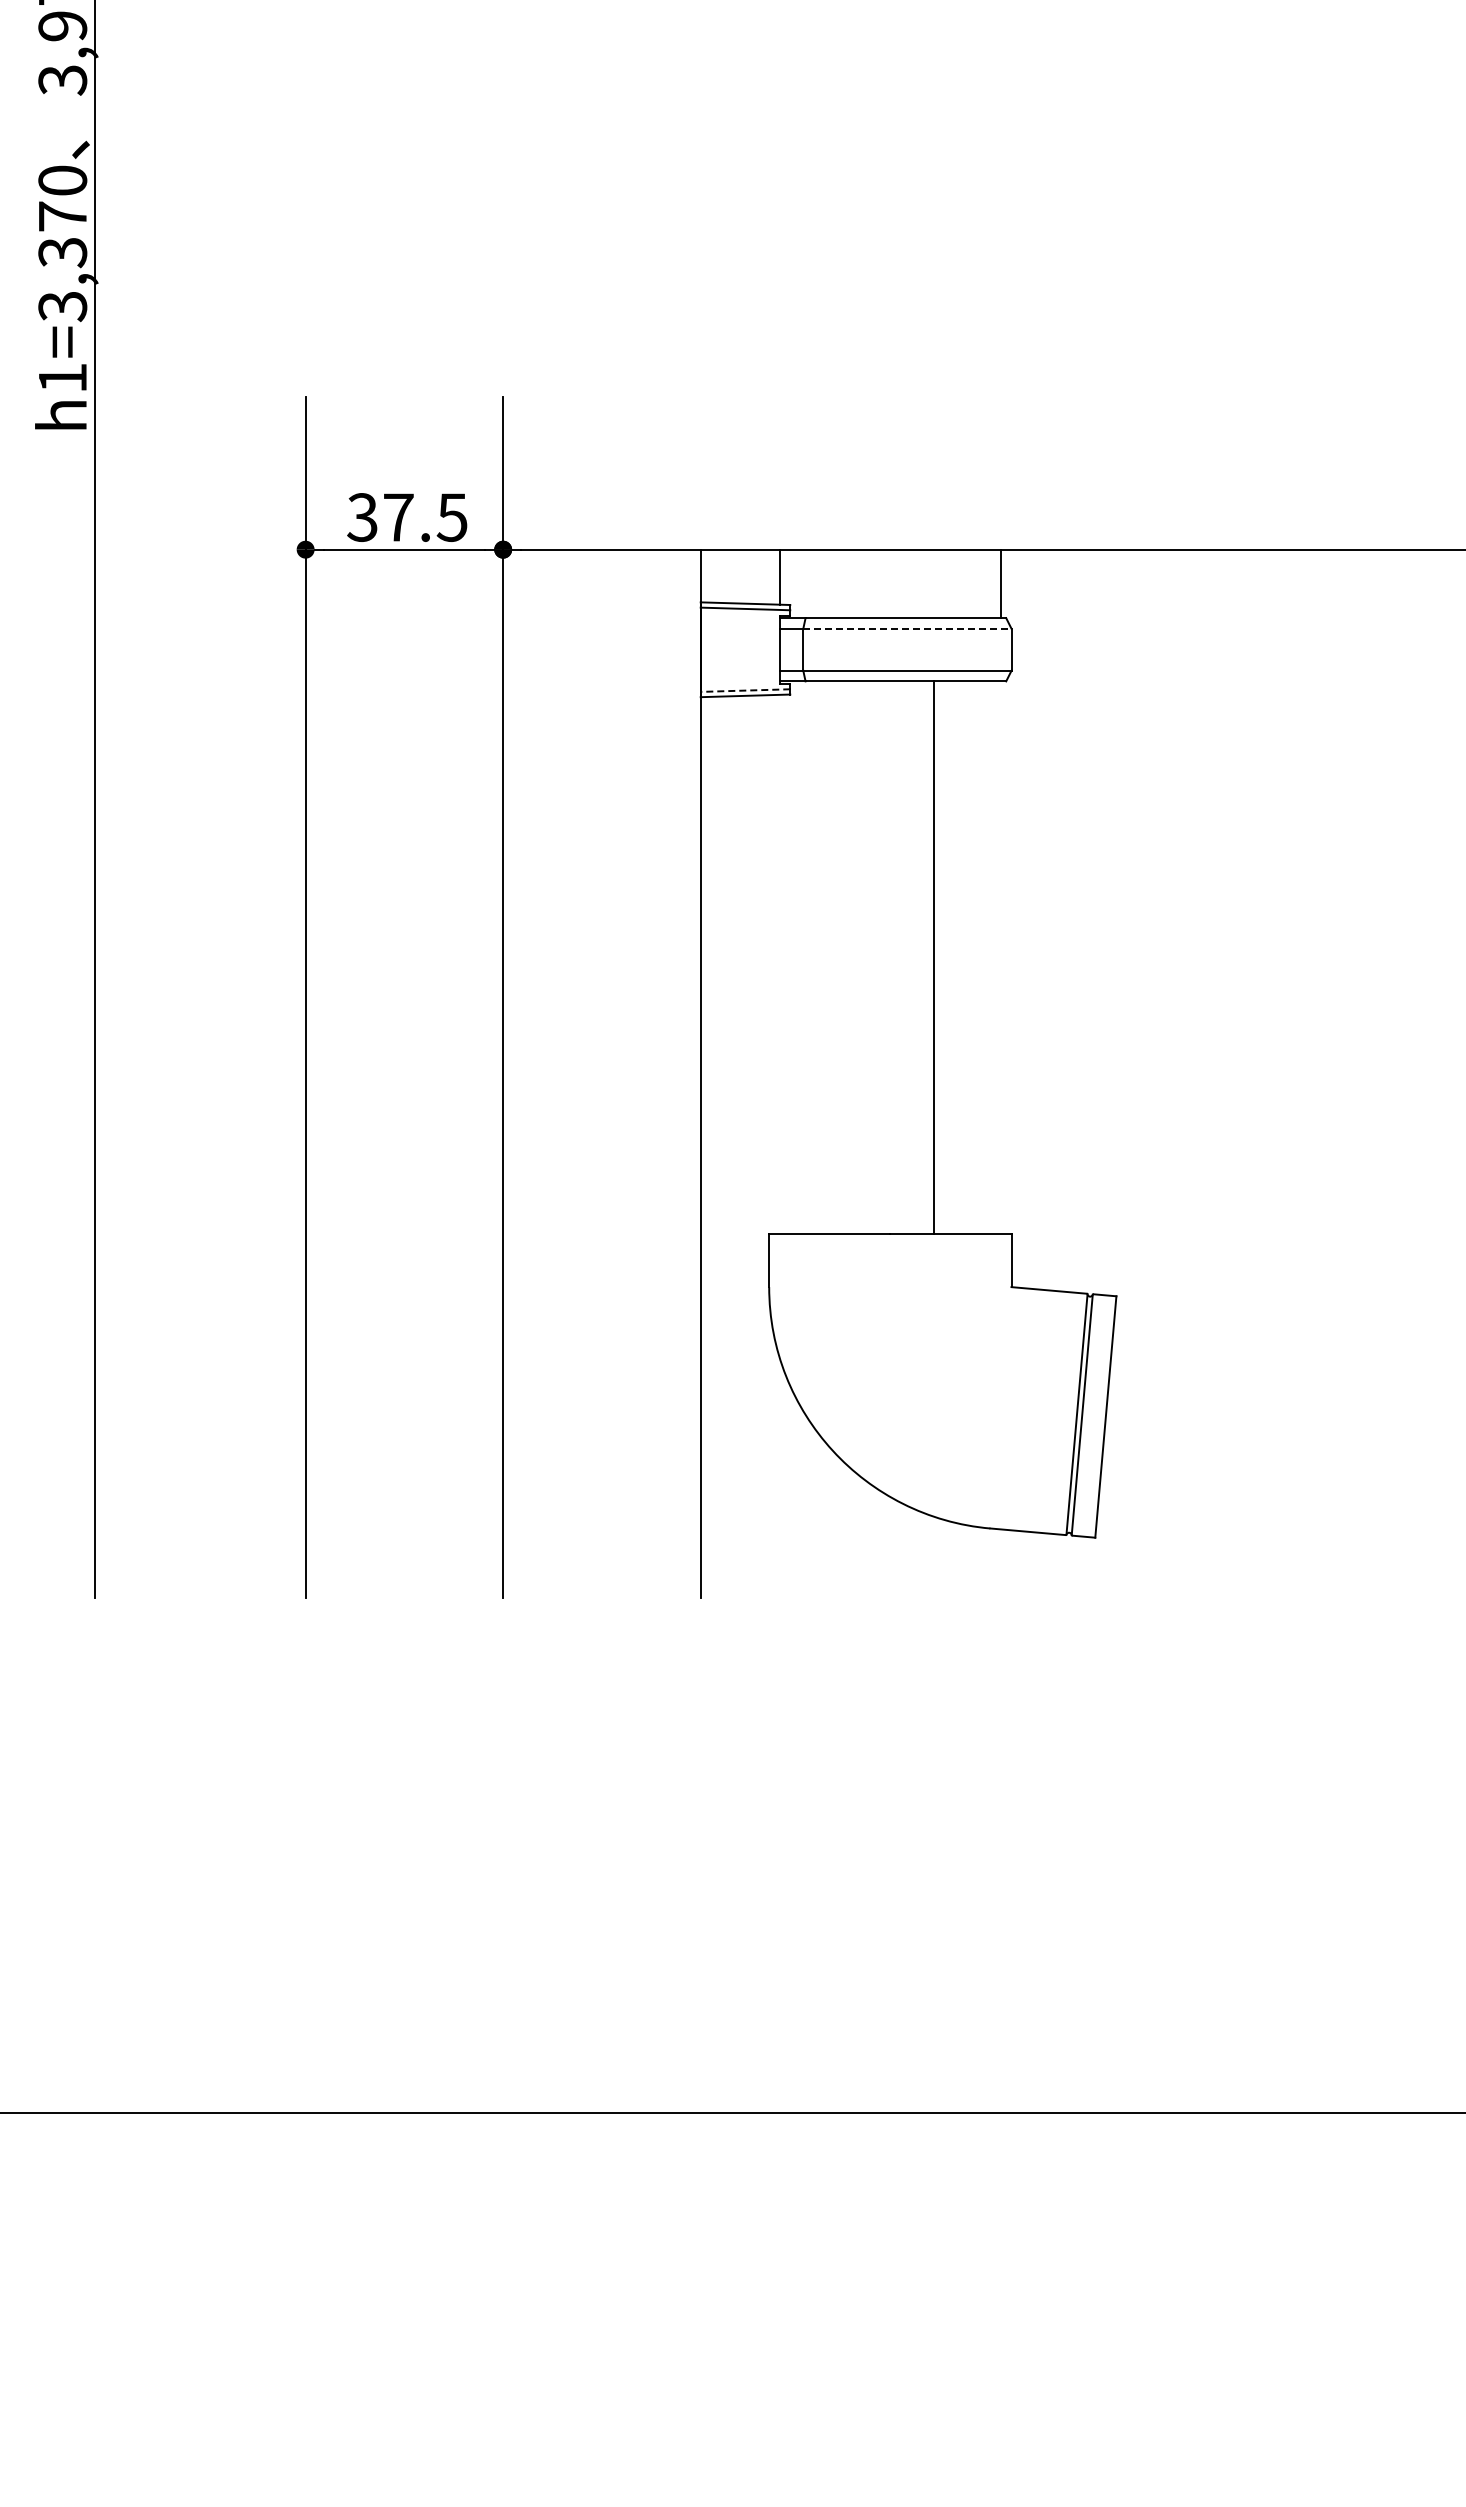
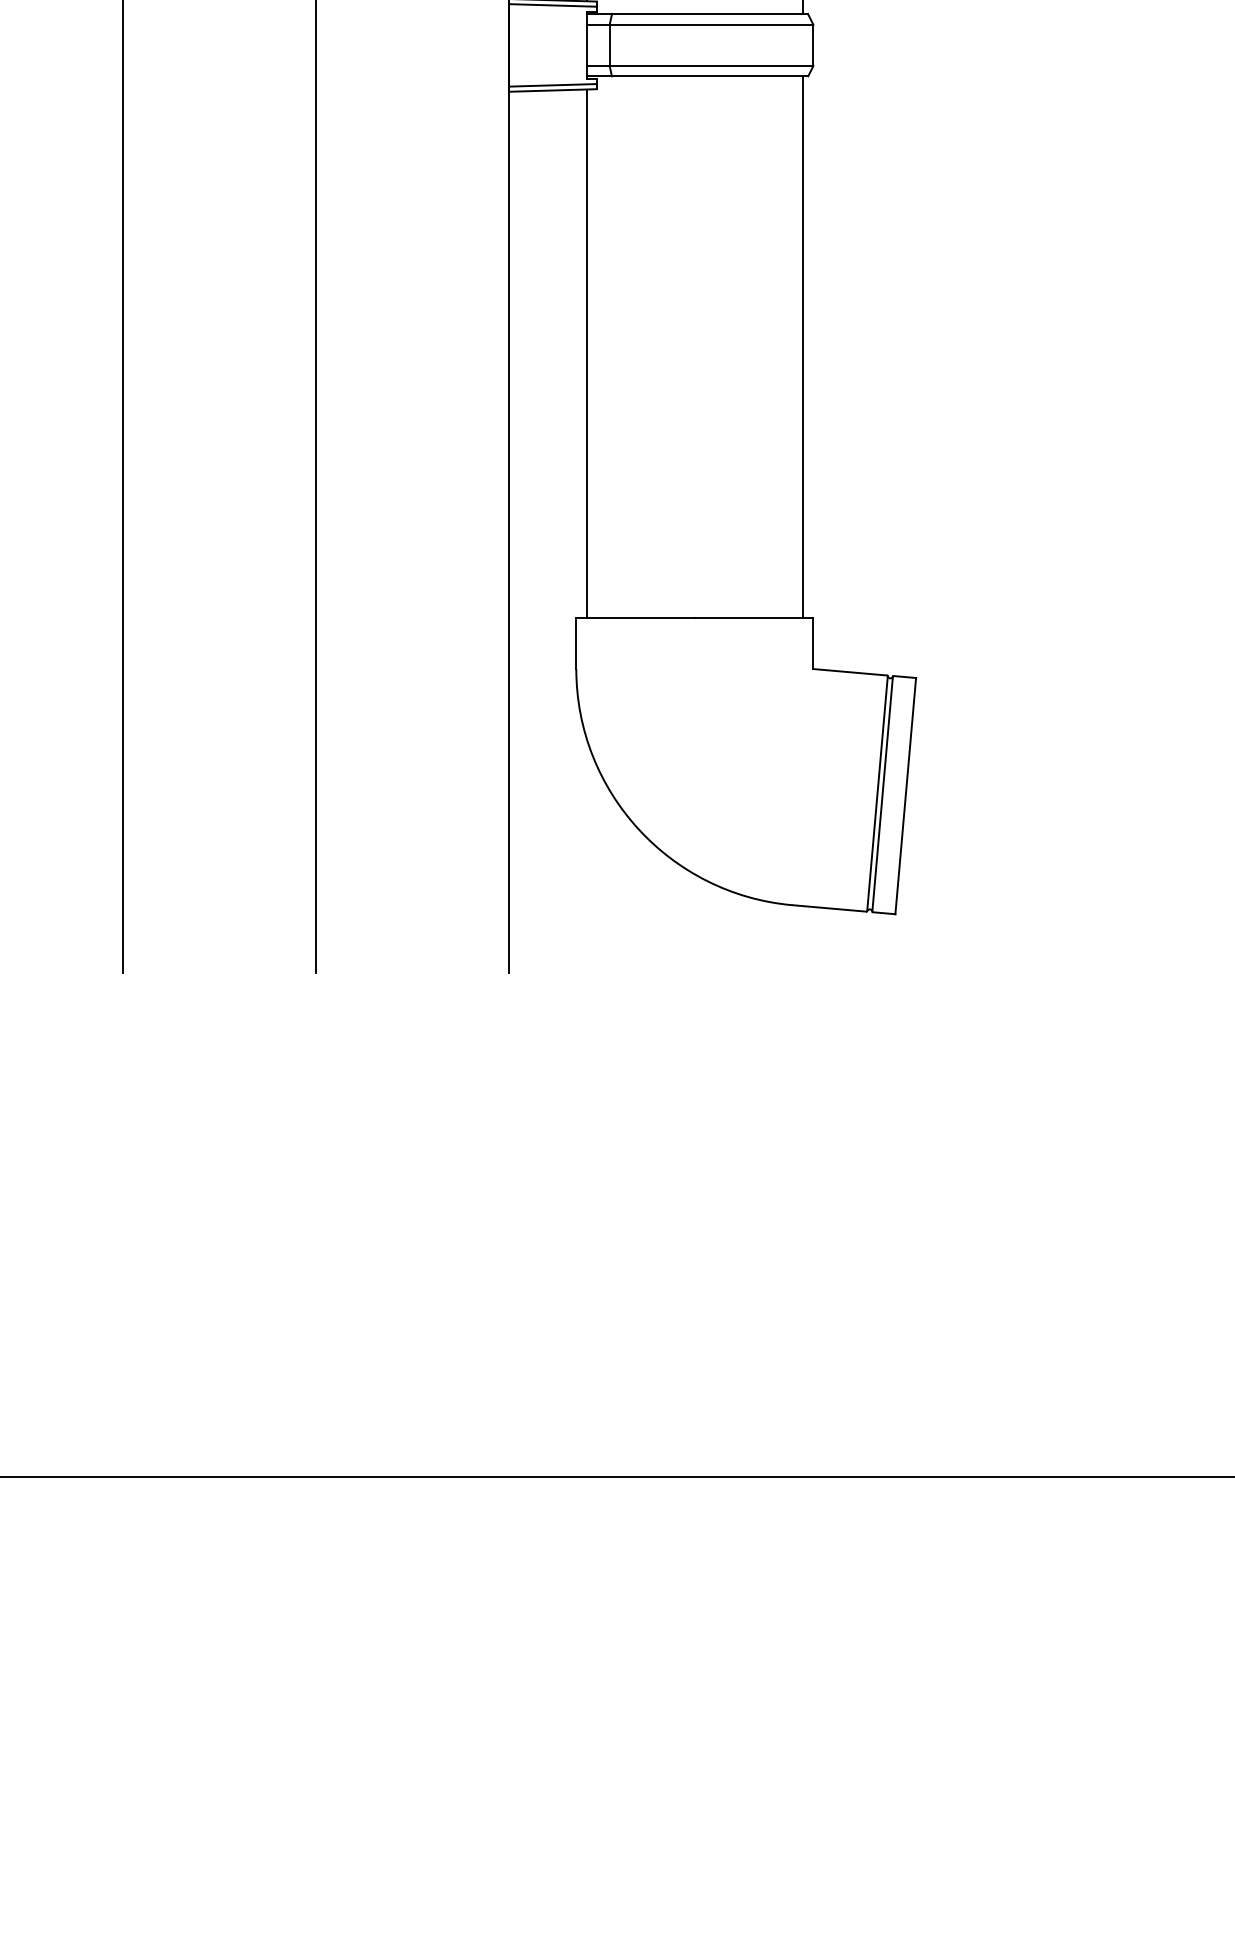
line: (907, 628) -> (711, 24), dashed -> solid
line: (745, 690) -> (553, 85), dashed -> solid
line: (933, 957) -> (802, 346), moved
line: (779, 964) -> (586, 353), added

